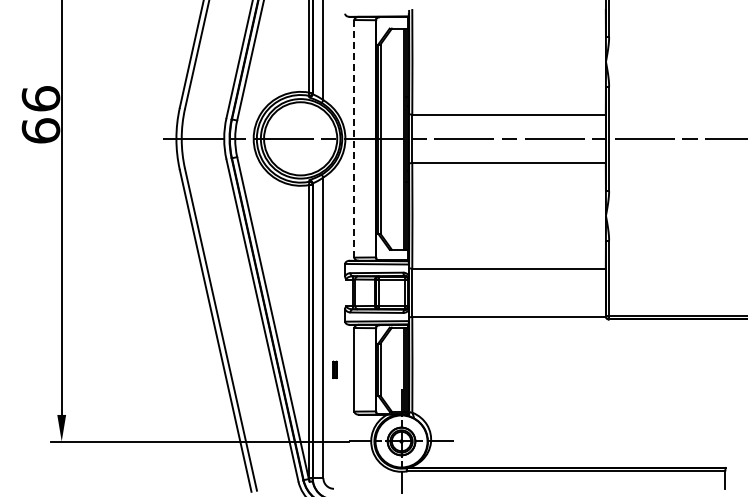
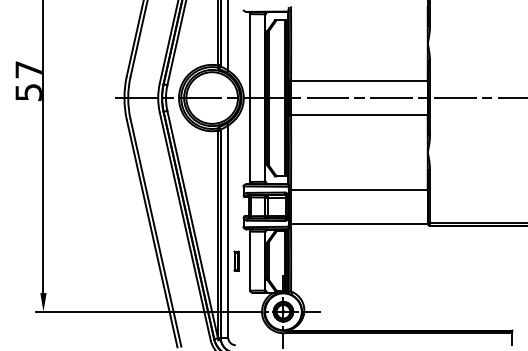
text: (40, 114) -> (28, 80), 66 -> 57
line: (354, 138) -> (250, 97), dashed -> solid
part: (334, 369) -> (236, 260), size x1.67

